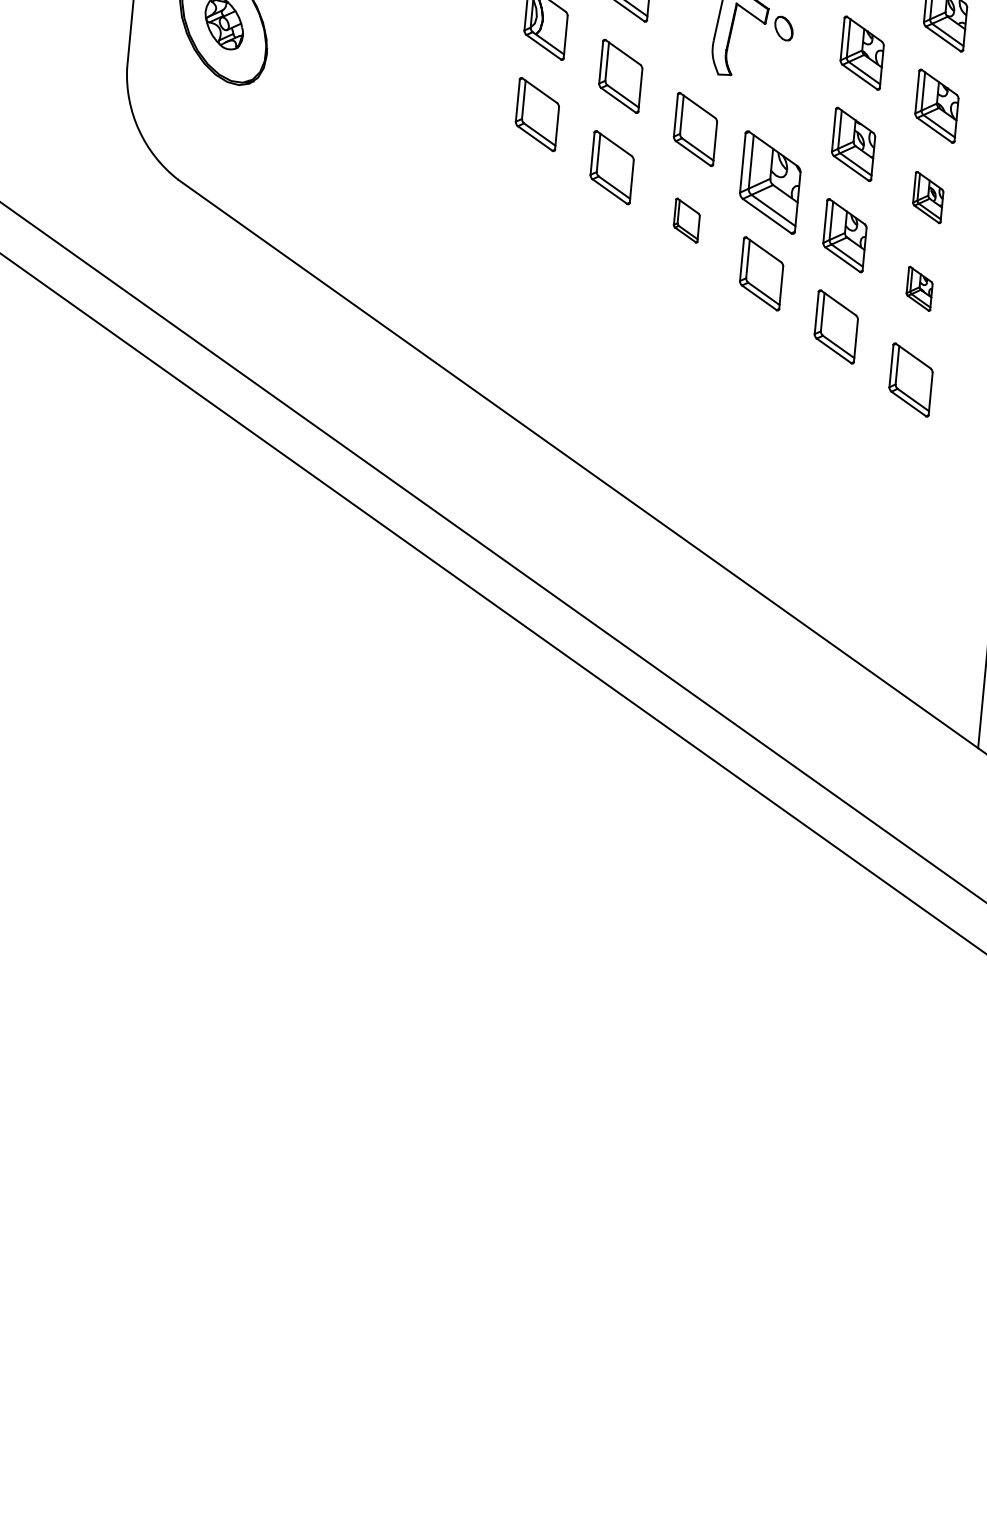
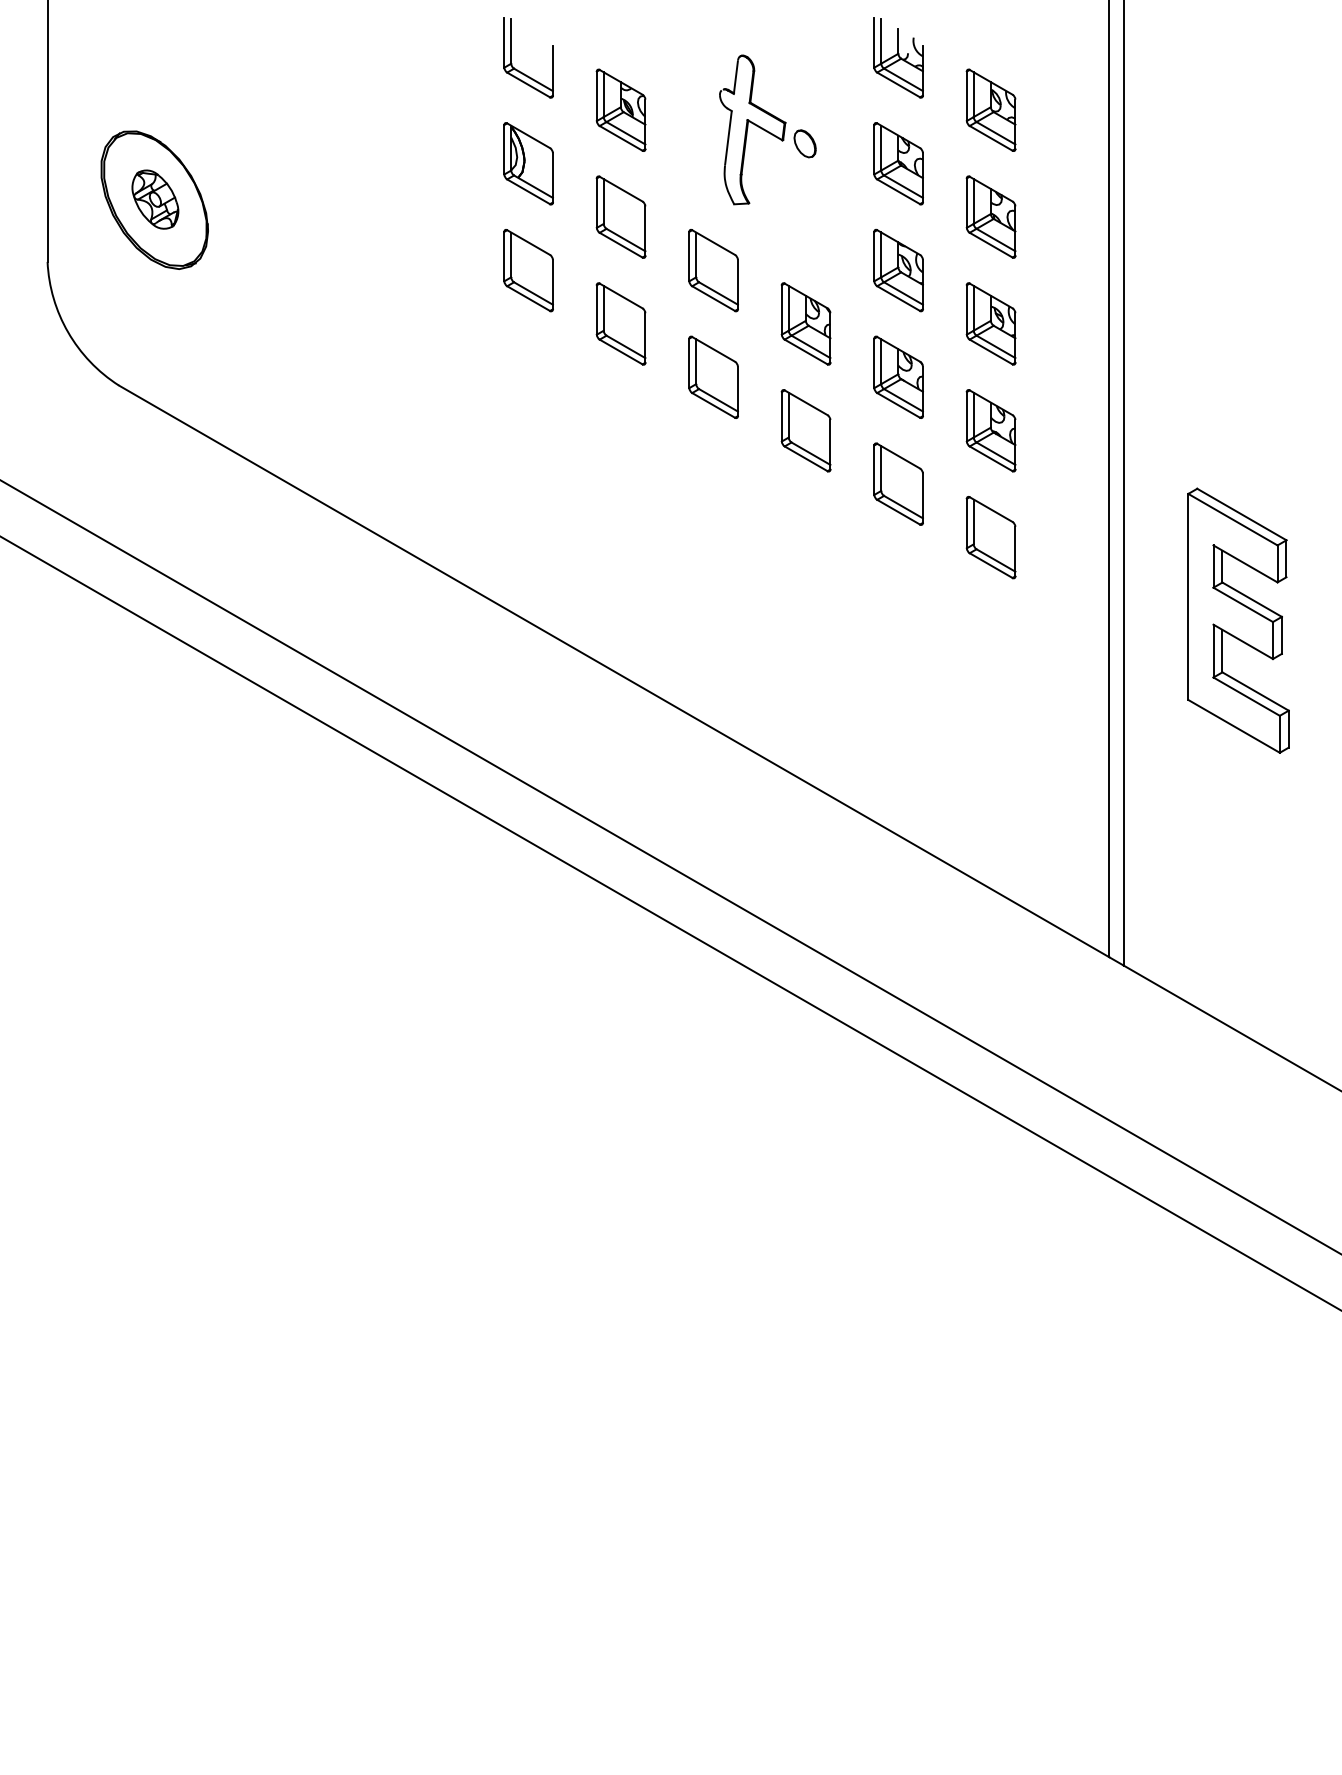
part: (769, 182) -> (805, 323), size x0.71
part: (927, 197) -> (990, 323), size x1.43
part: (686, 219) -> (713, 376), size x1.67
part: (919, 288) -> (990, 430), size x1.67

